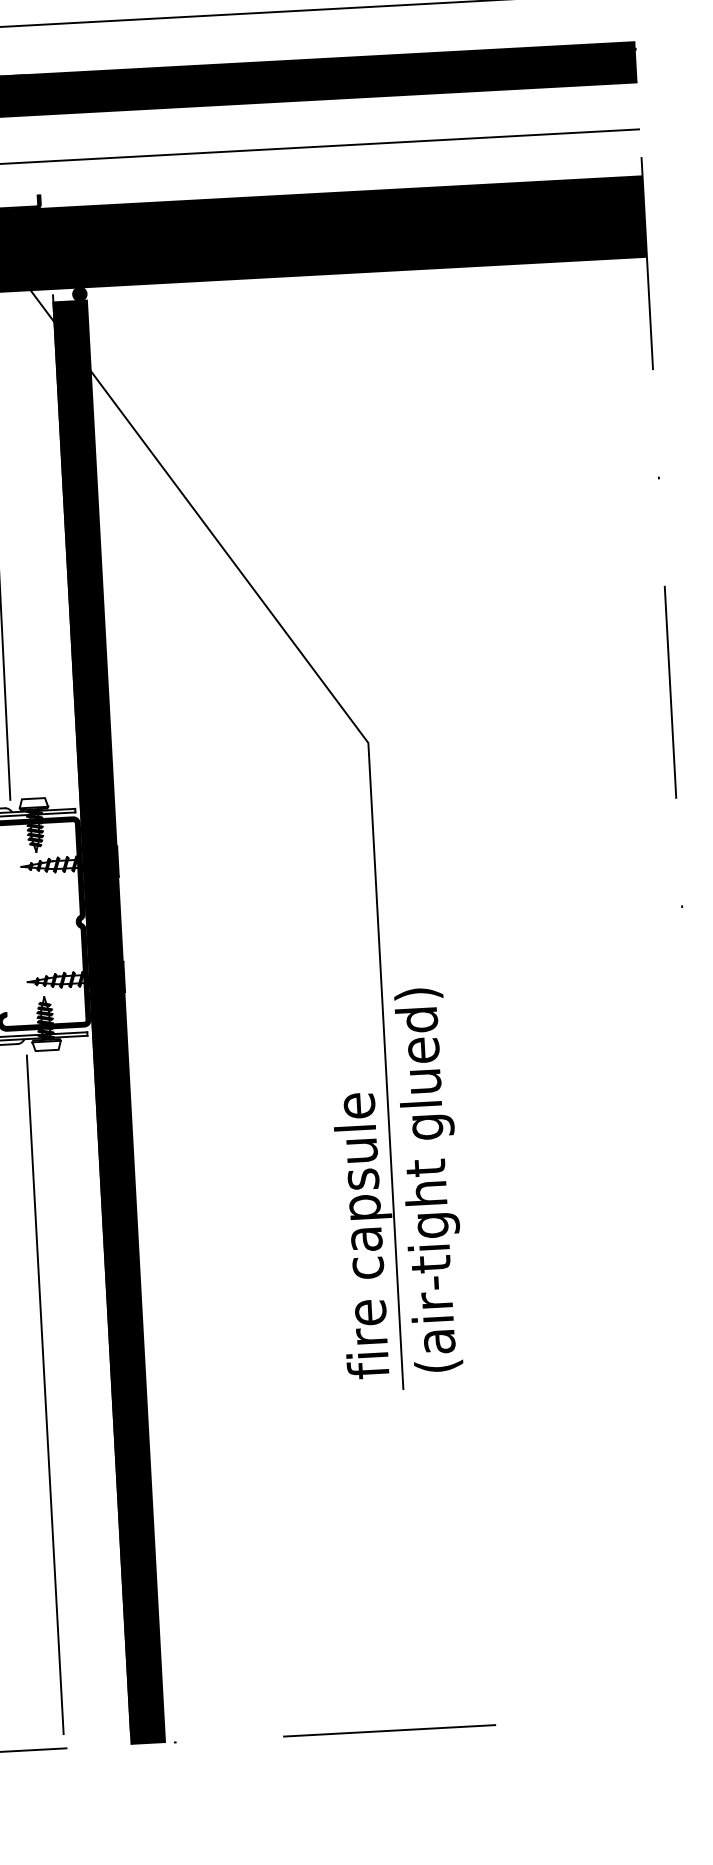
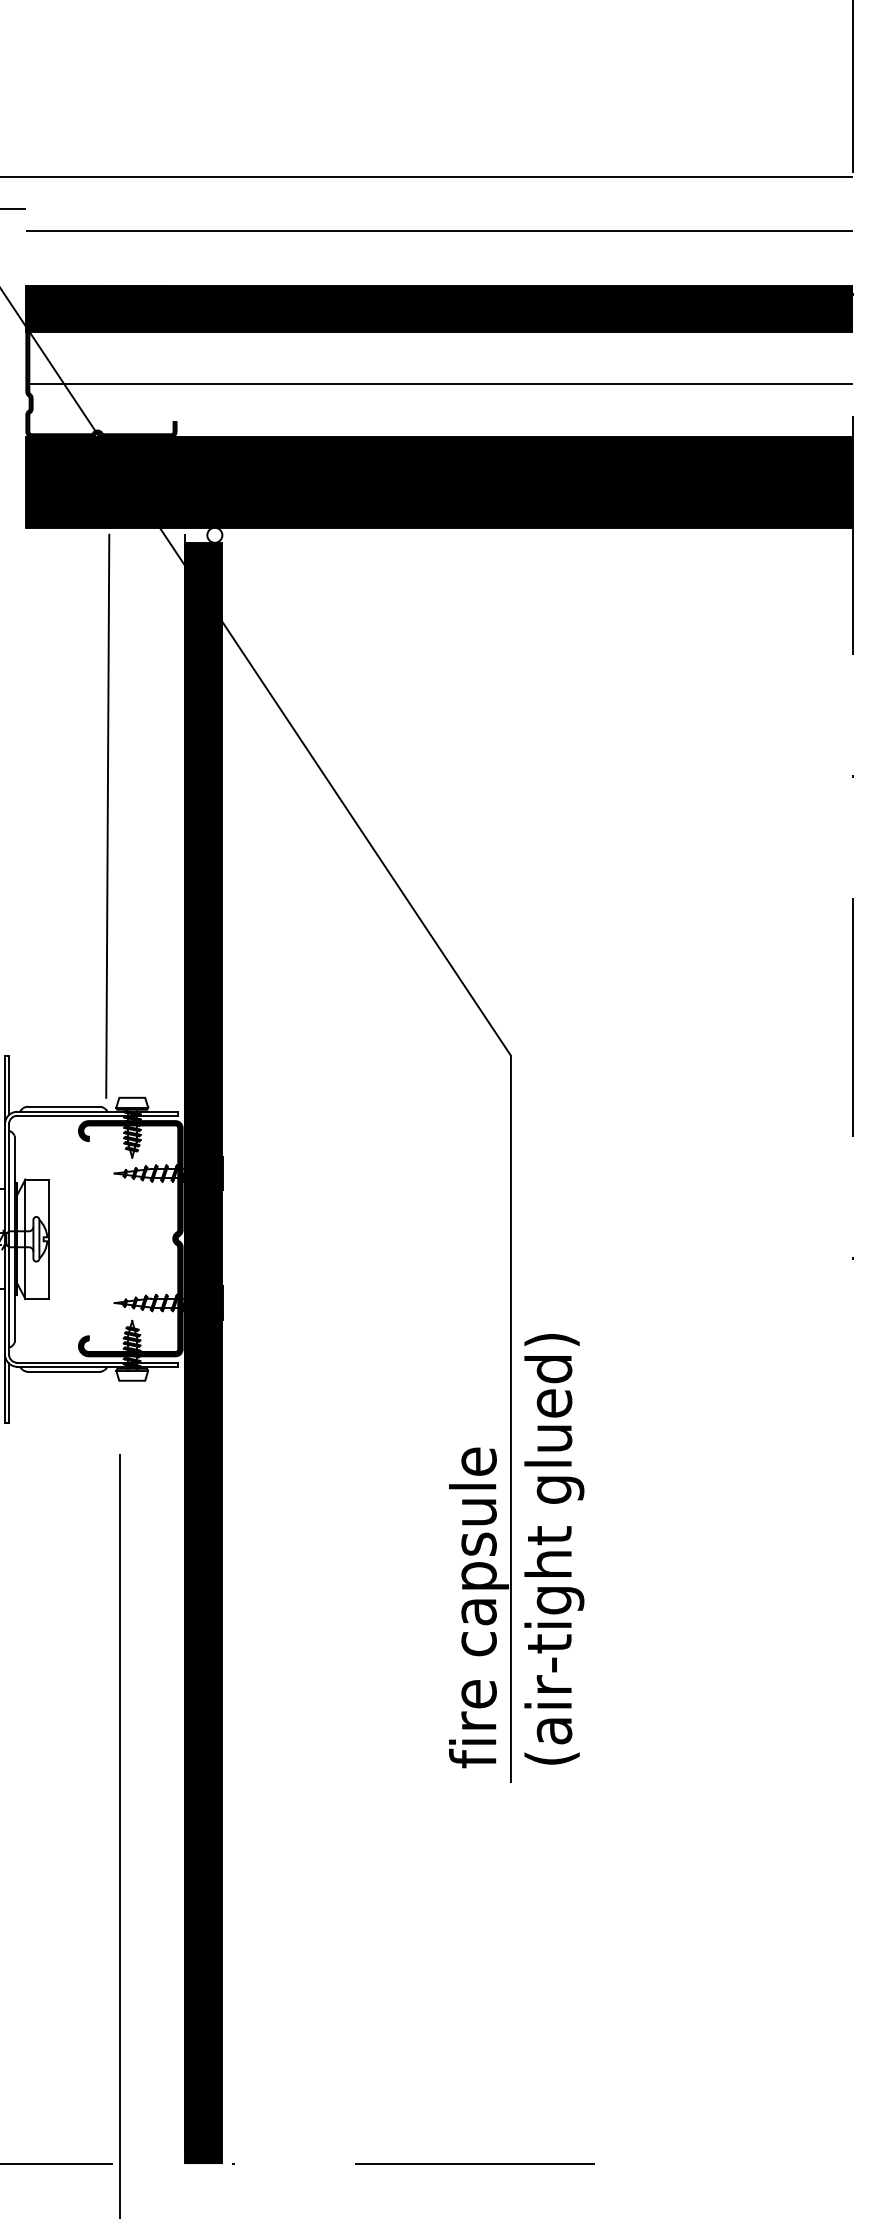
fill: (79, 293) -> (214, 534), removed
line: (44, 1394) -> (119, 1836), moved

